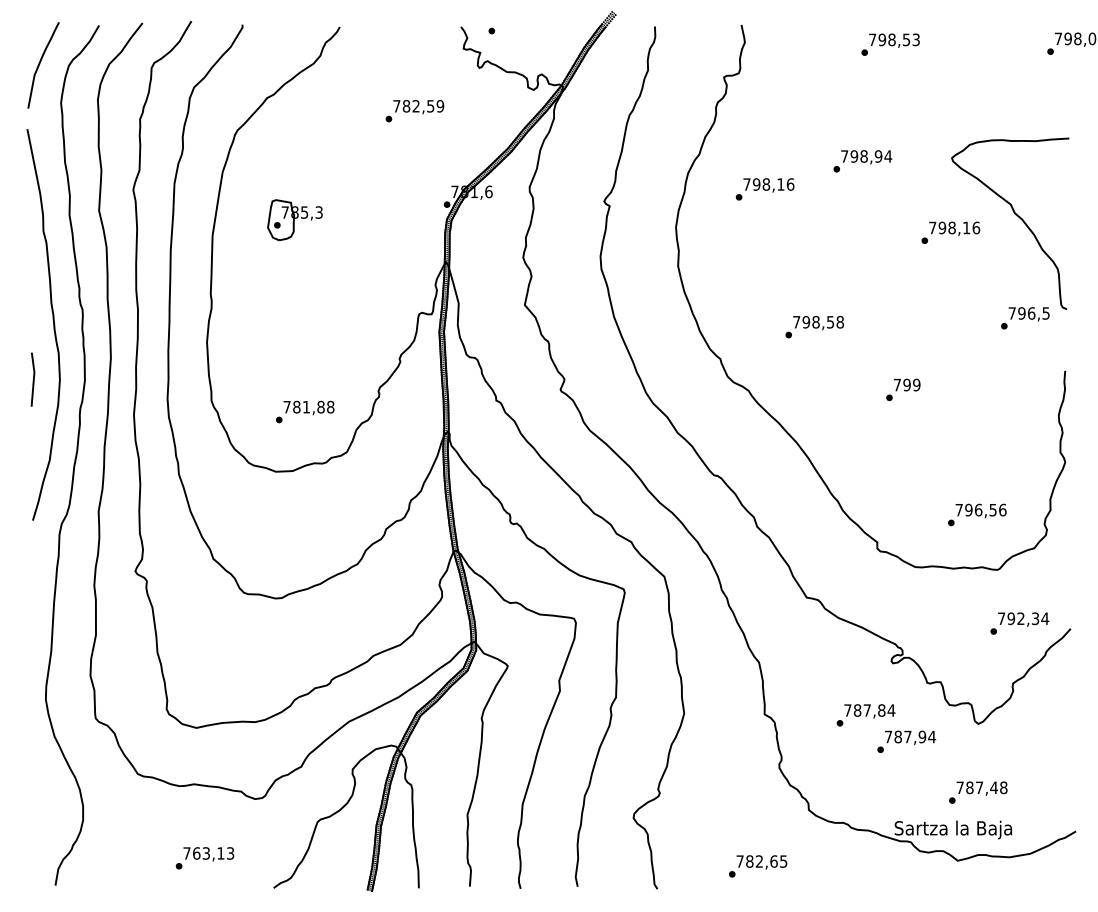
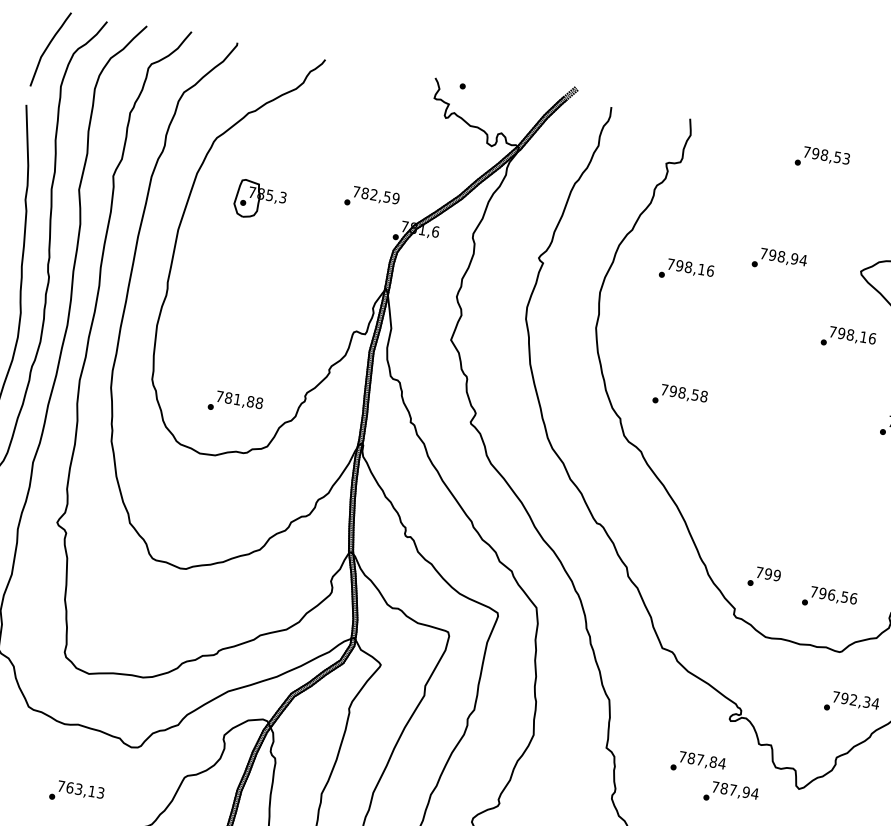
text: (414, 111) -> (371, 199), moved
part: (294, 220) -> (259, 201), moved
text: (814, 327) -> (679, 397), moved
text: (903, 389) -> (764, 577), moved

